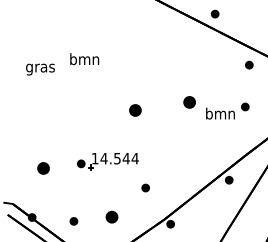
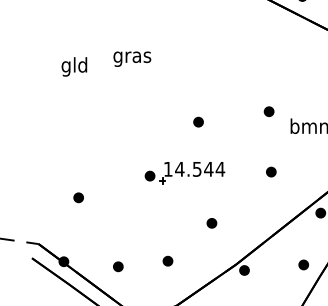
text: (84, 60) -> (132, 57), bmn -> gras
text: (40, 67) -> (74, 66), gras -> gld
part: (189, 102) -> (269, 111), size x0.62
part: (135, 110) -> (198, 122), size x0.62
part: (191, 148) -> (271, 171), added
part: (107, 161) -> (184, 173), moved
part: (43, 168) -> (78, 197), size x0.62
part: (111, 216) -> (167, 260), size x0.62
part: (215, 219) -> (302, 264), added

